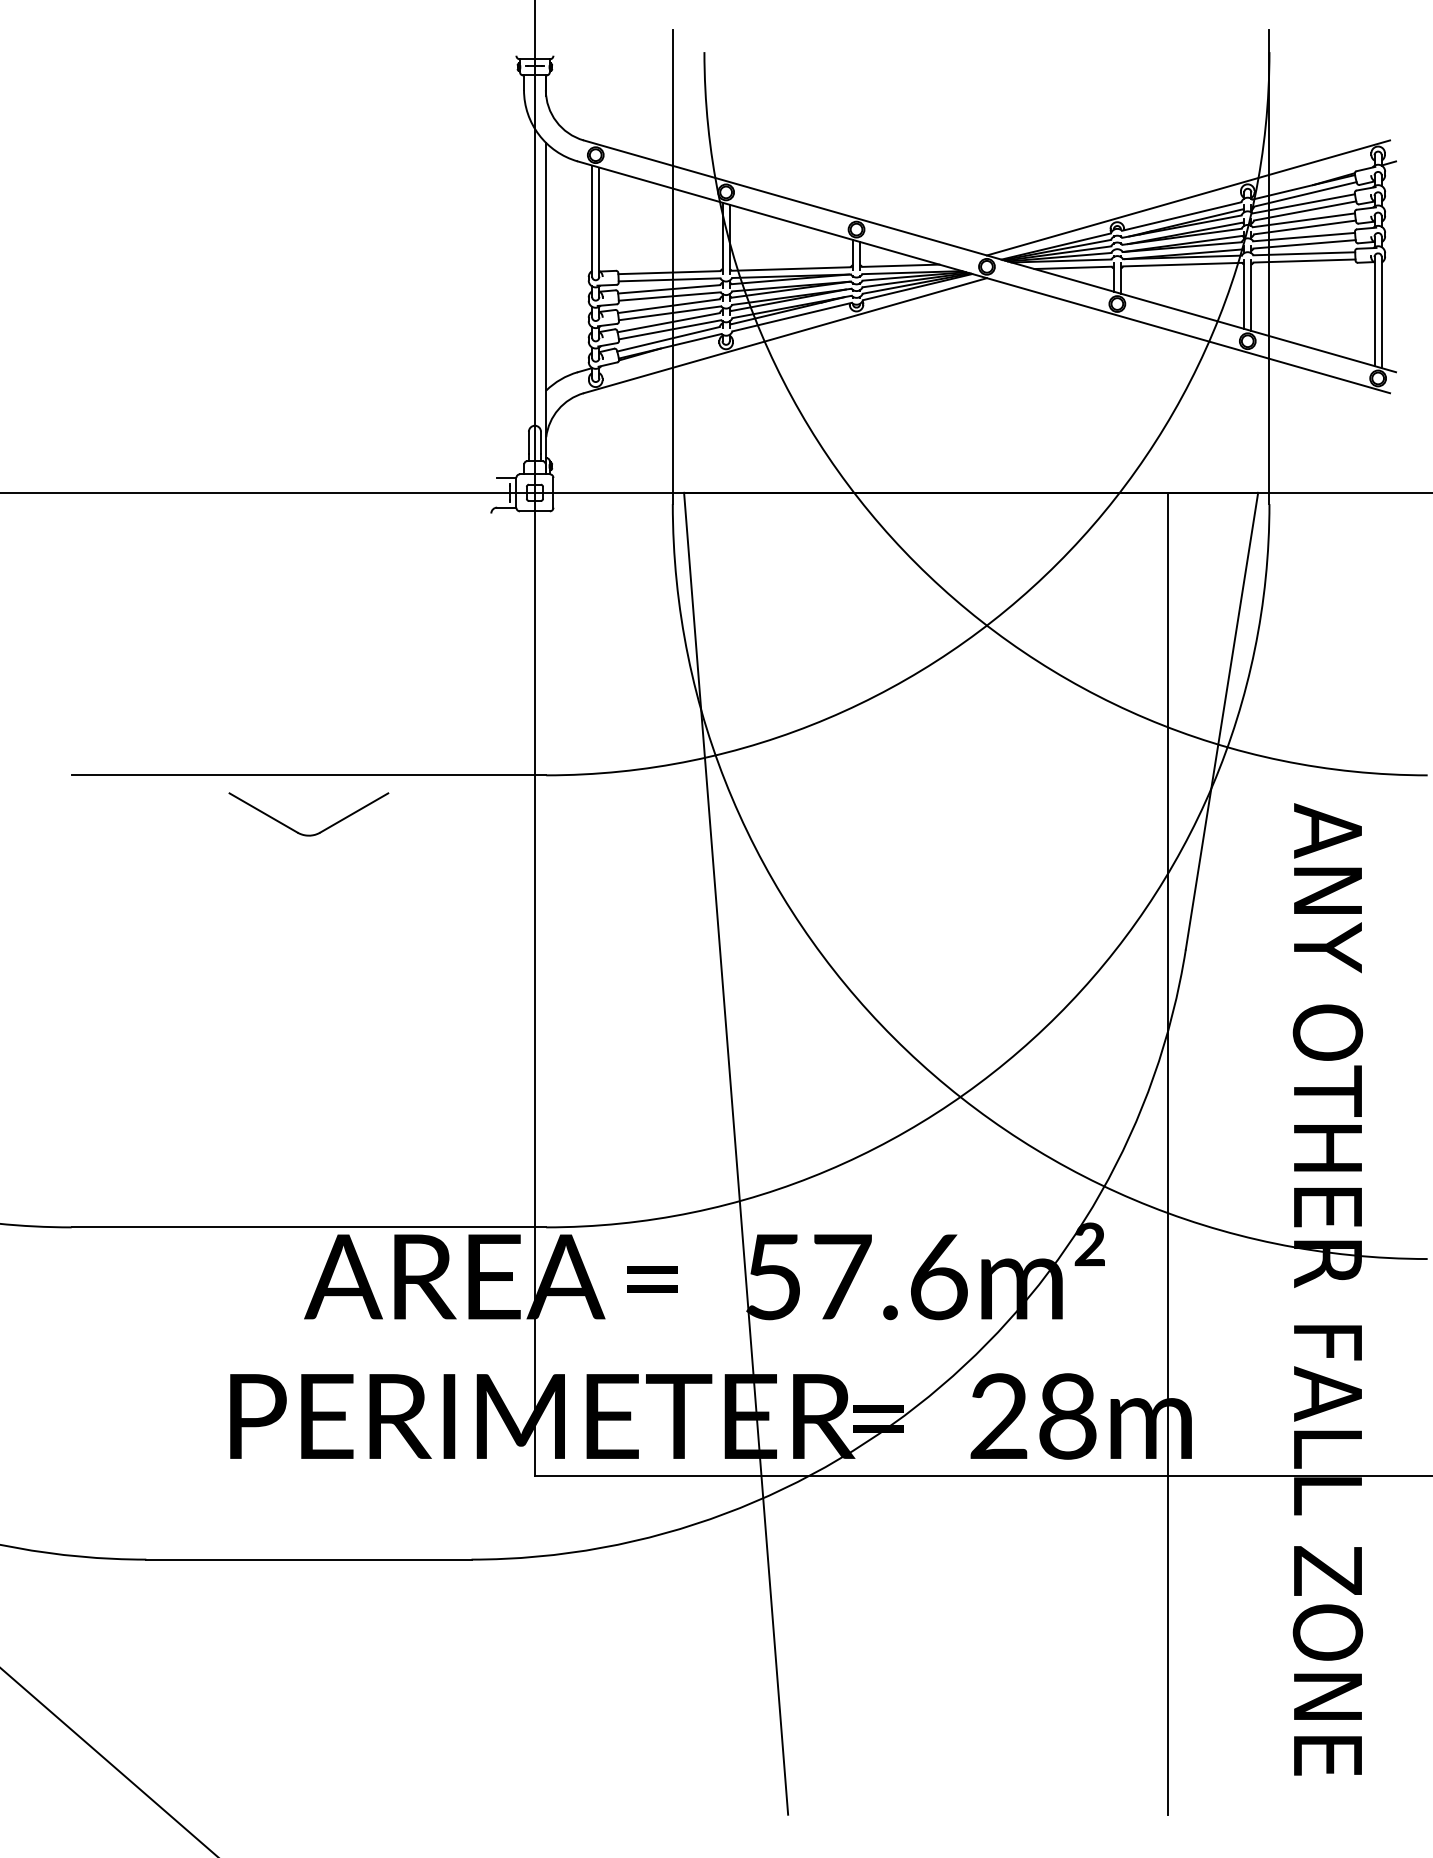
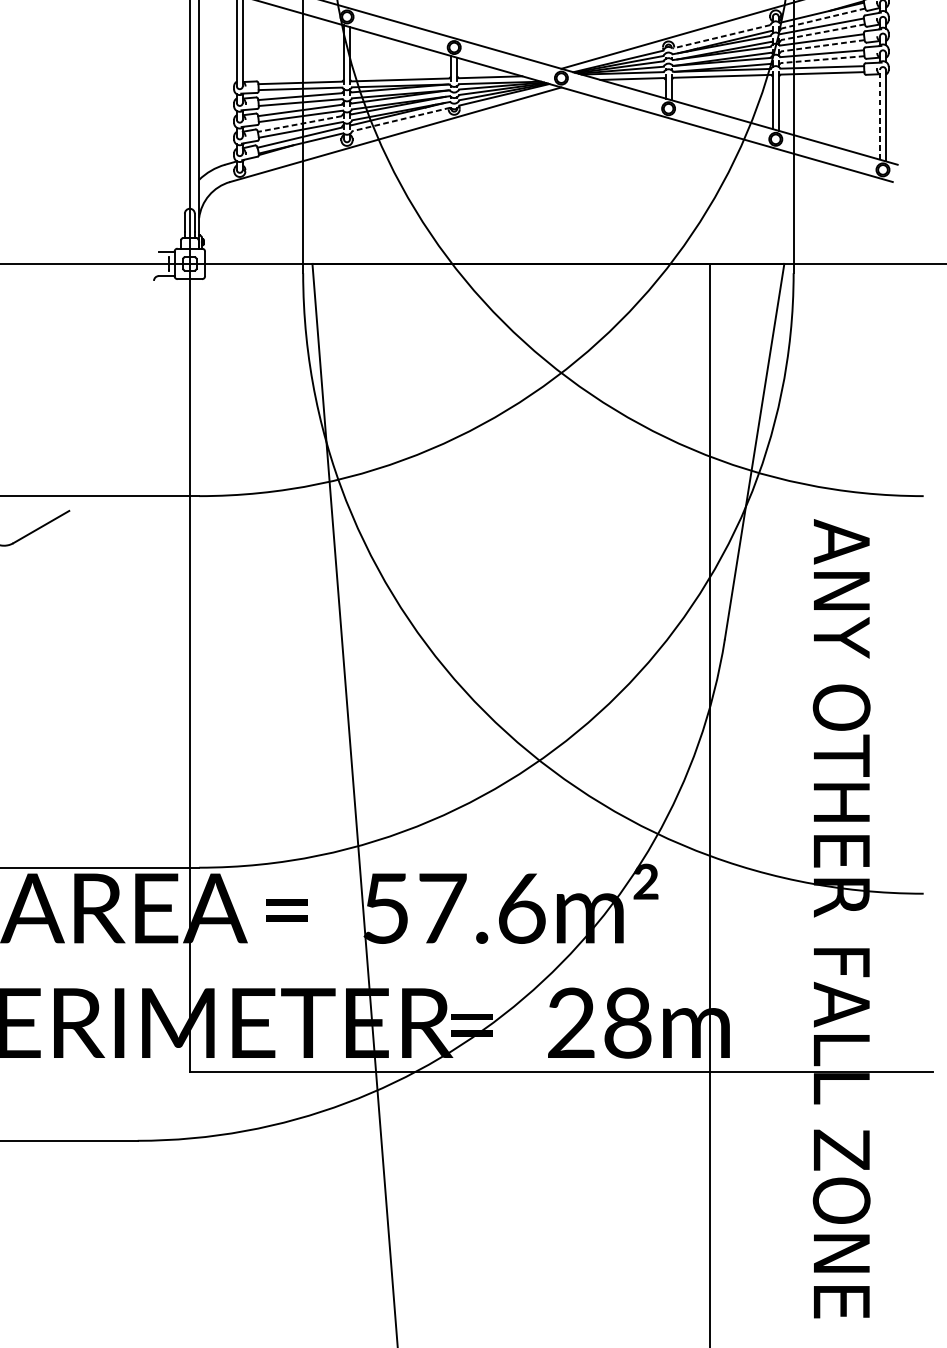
line: (1305, 194) -> (823, 18), solid -> dashed
line: (1305, 210) -> (823, 31), solid -> dashed
line: (1181, 216) -> (721, 36), solid -> dashed
line: (1304, 227) -> (822, 45), solid -> dashed
line: (1304, 244) -> (822, 59), solid -> dashed
line: (1374, 311) -> (879, 114), solid -> dashed
line: (791, 317) -> (400, 119), solid -> dashed
line: (668, 322) -> (299, 123), solid -> dashed

